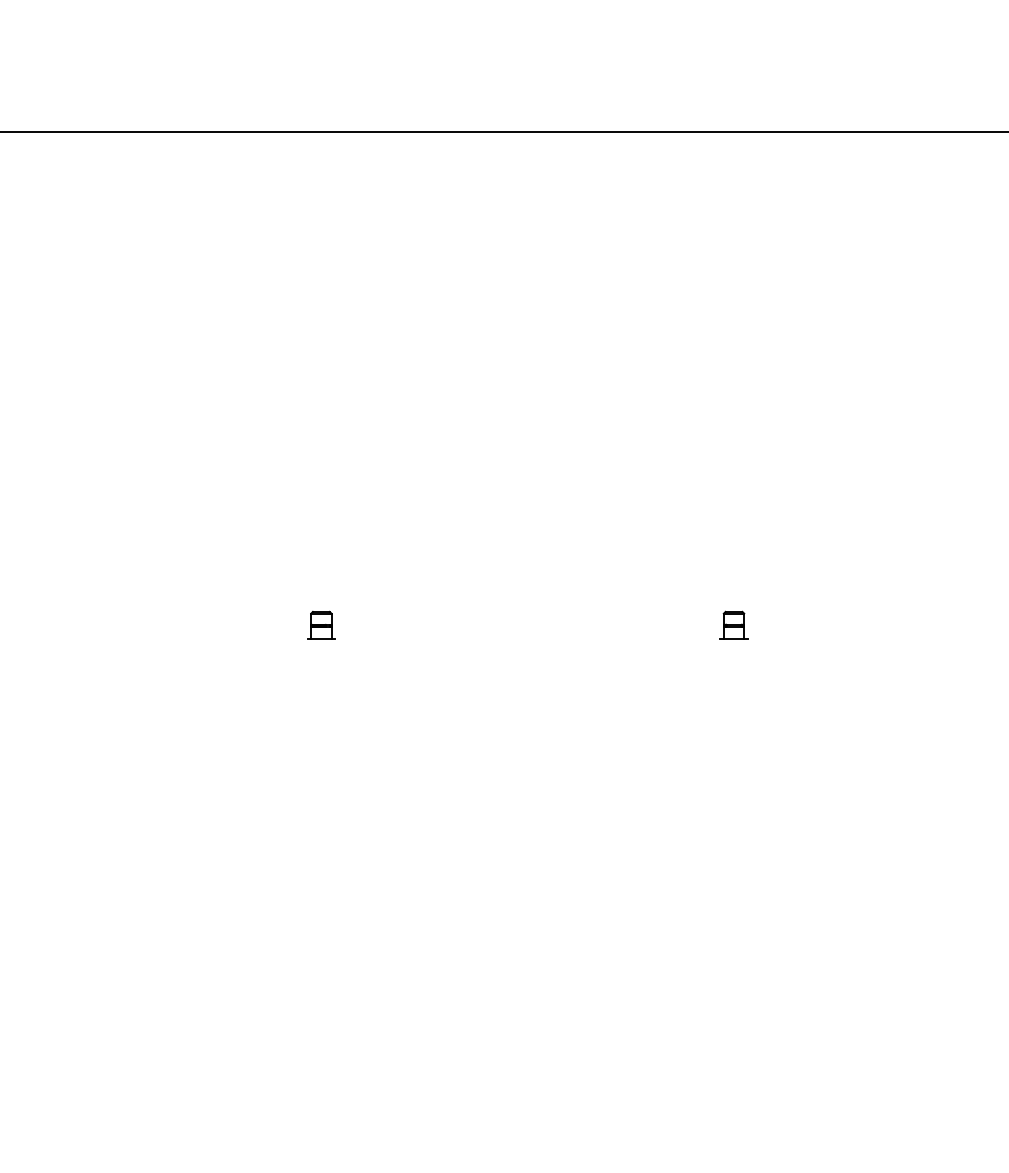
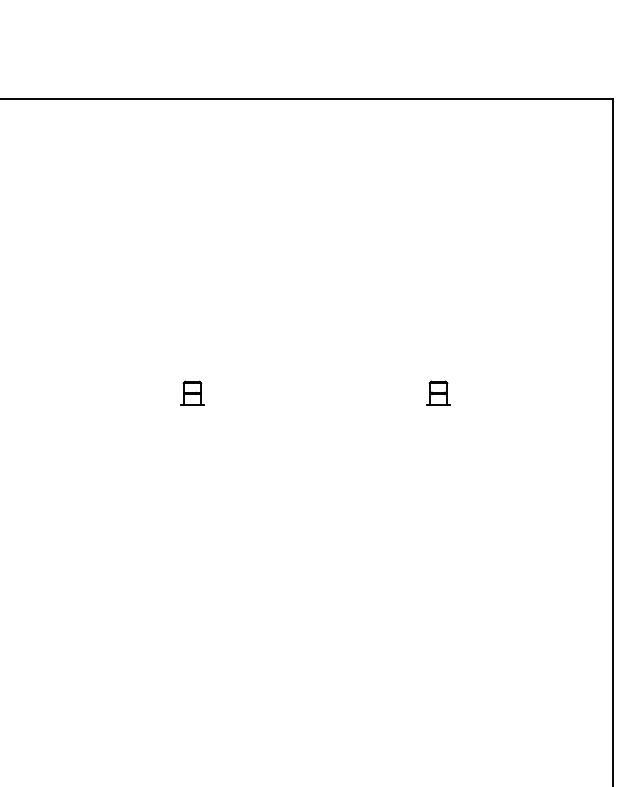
part: (321, 624) -> (192, 392), size x1.43
part: (733, 624) -> (438, 392), size x1.43

